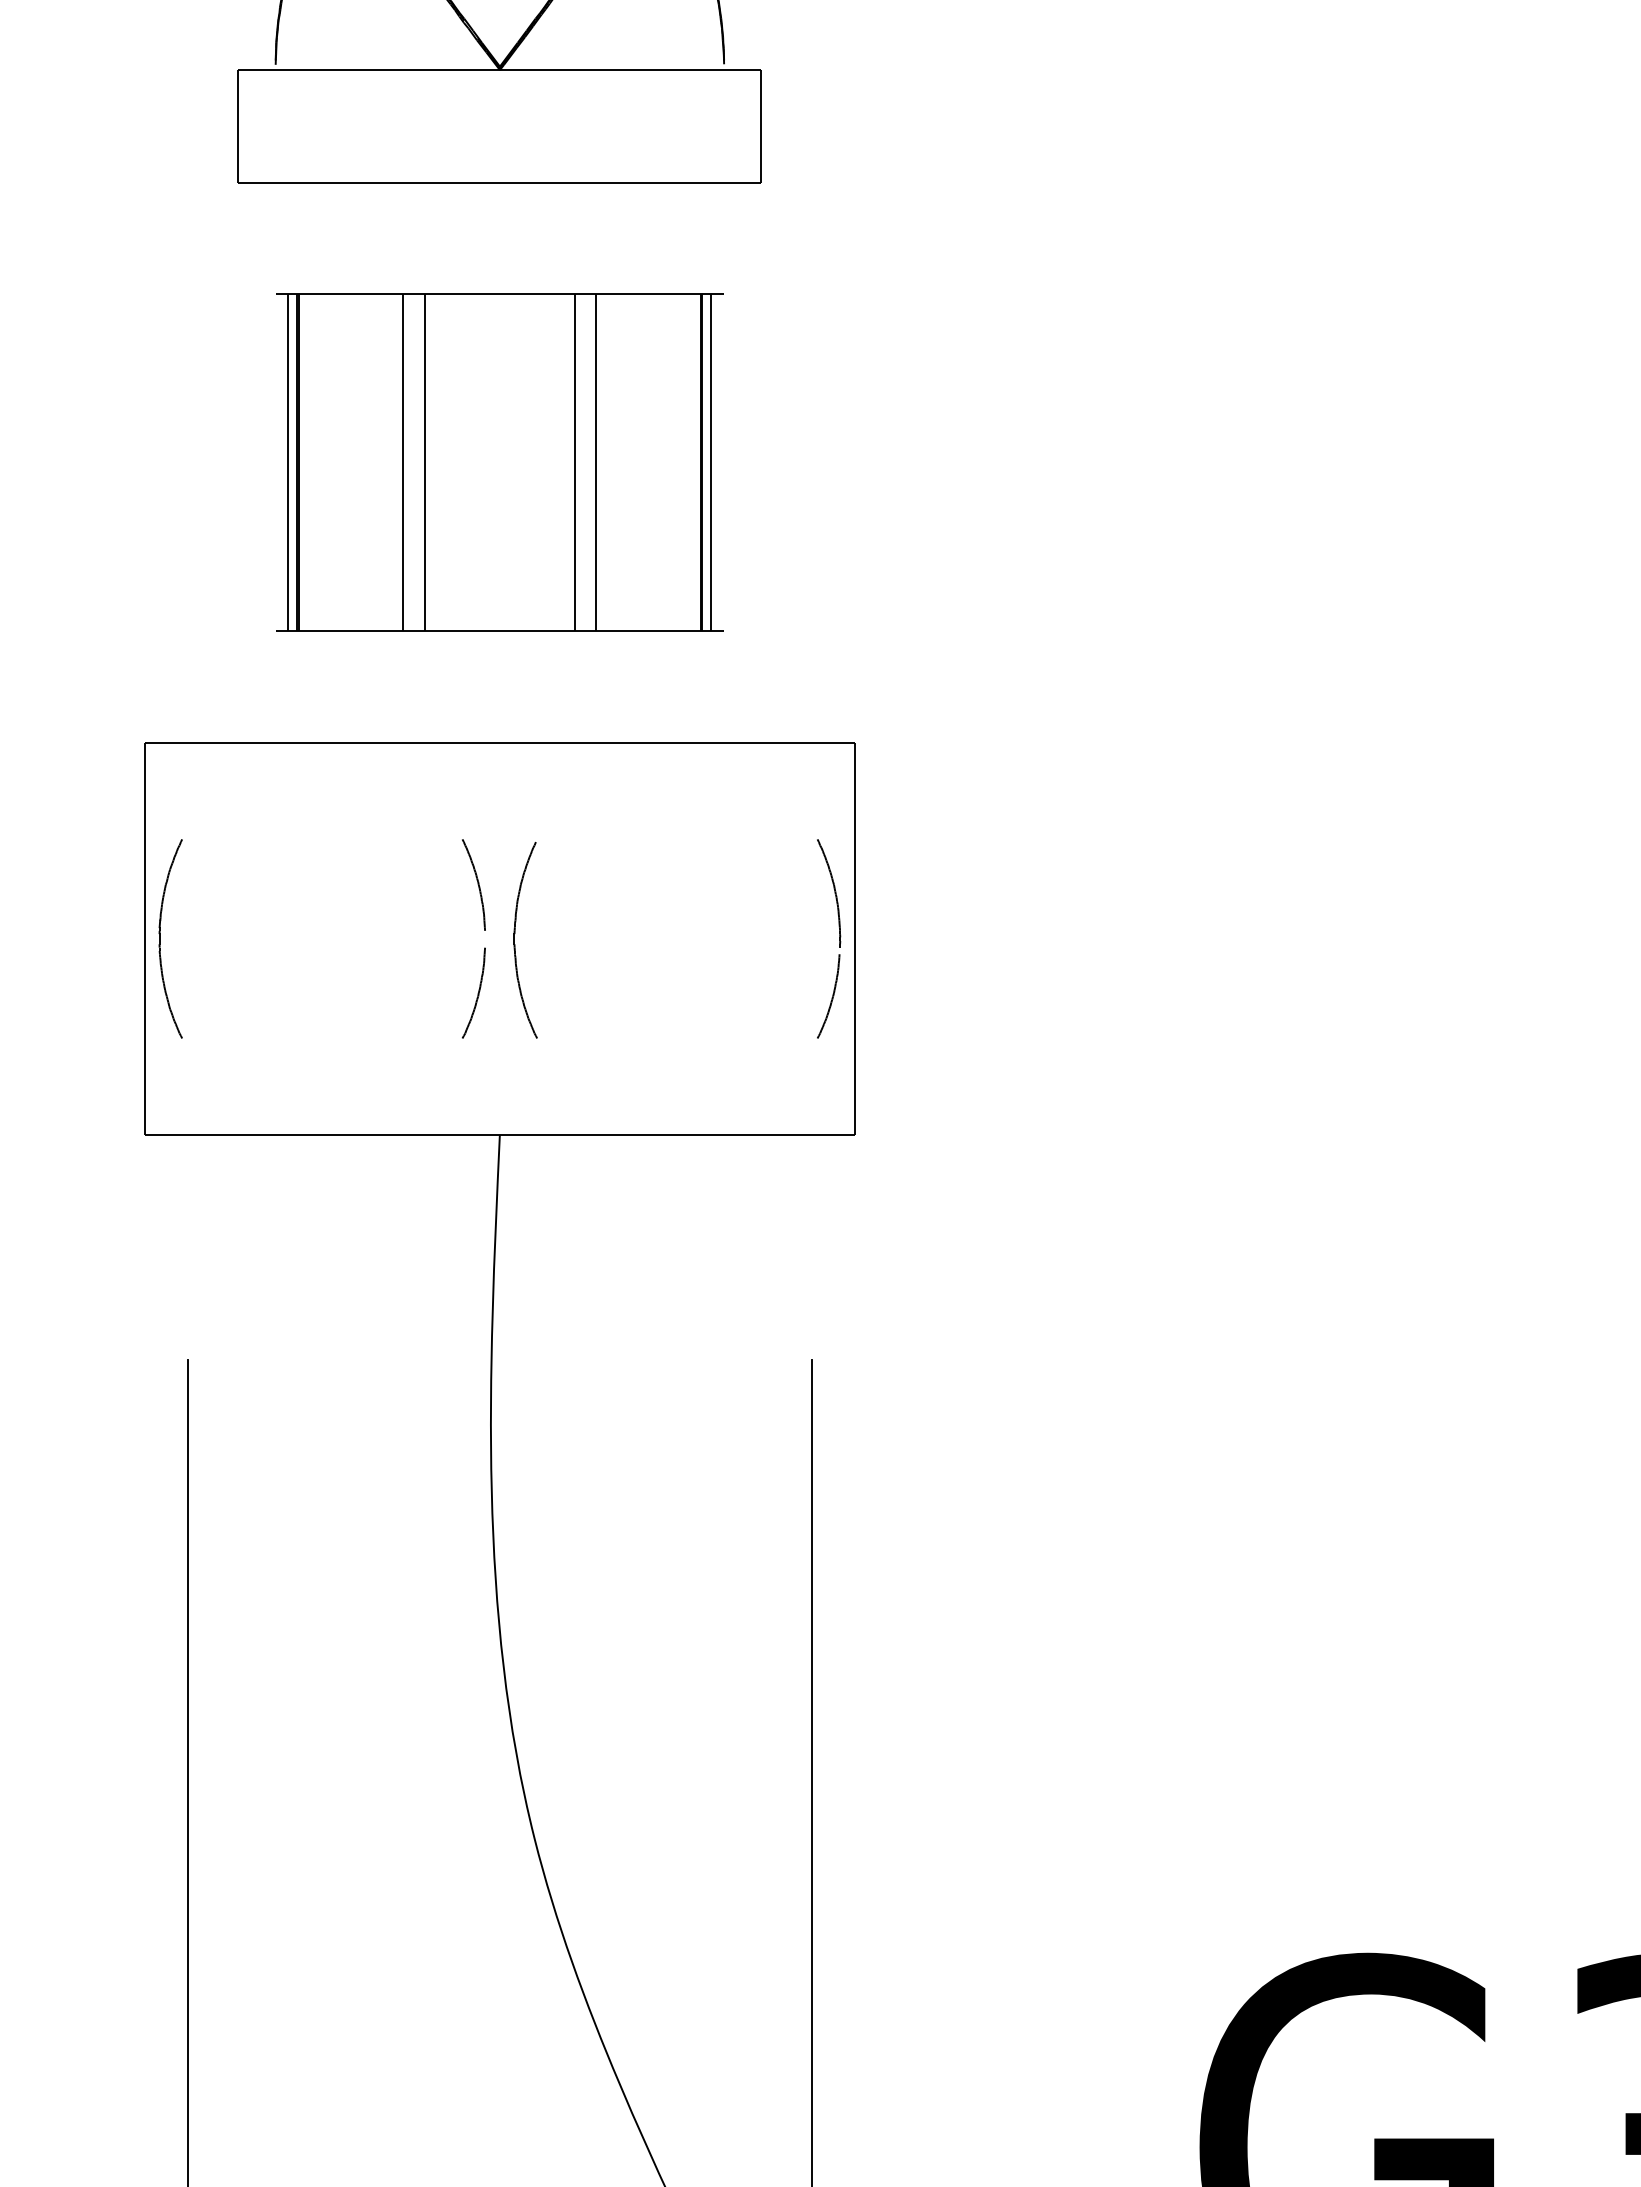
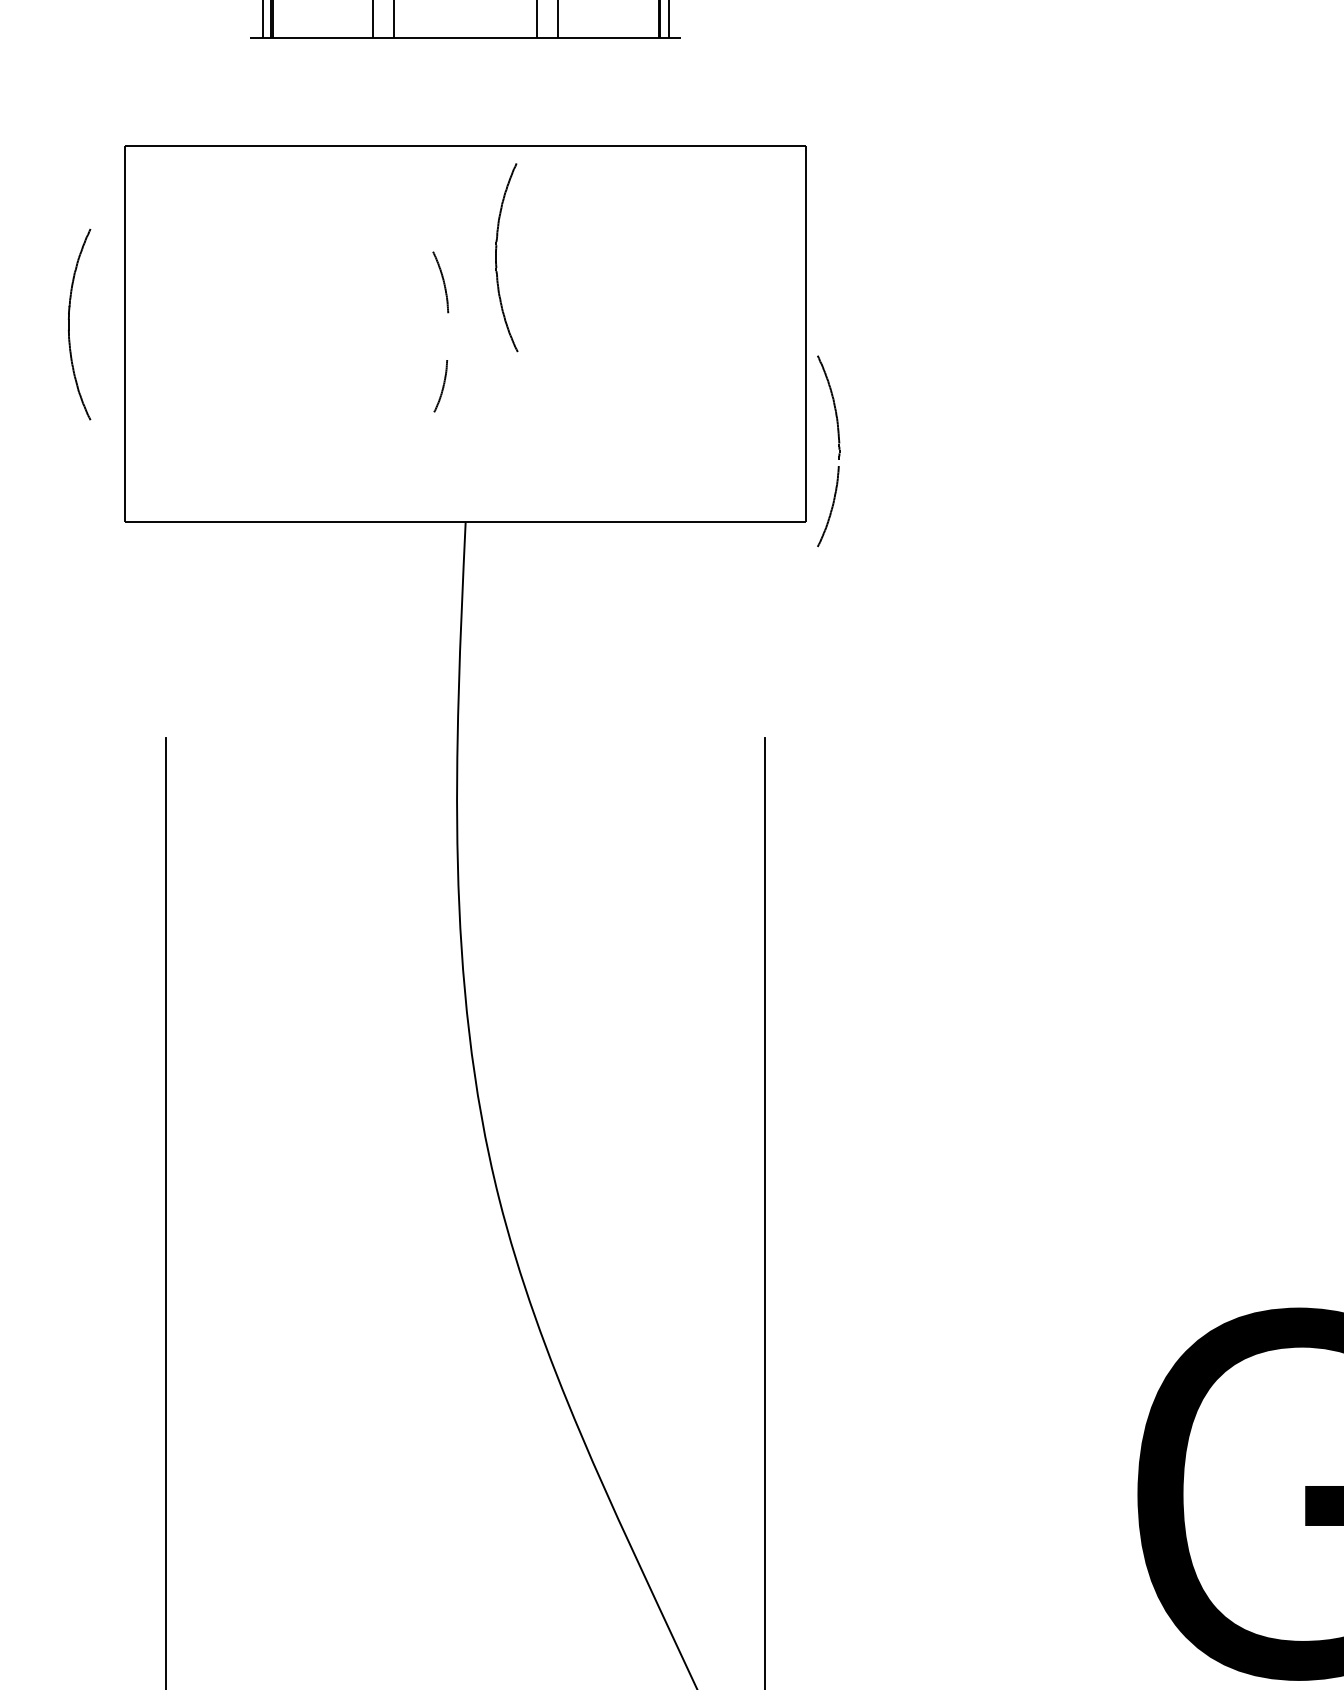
part: (473, 884) -> (440, 281), size x0.7
part: (160, 938) -> (69, 324), moved
part: (839, 938) -> (838, 450), moved
part: (515, 944) -> (496, 261), moved
part: (473, 992) -> (440, 385), size x0.6

